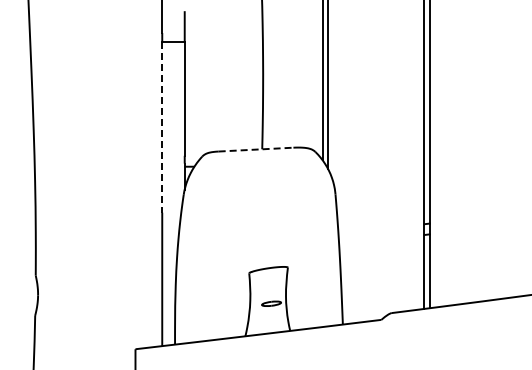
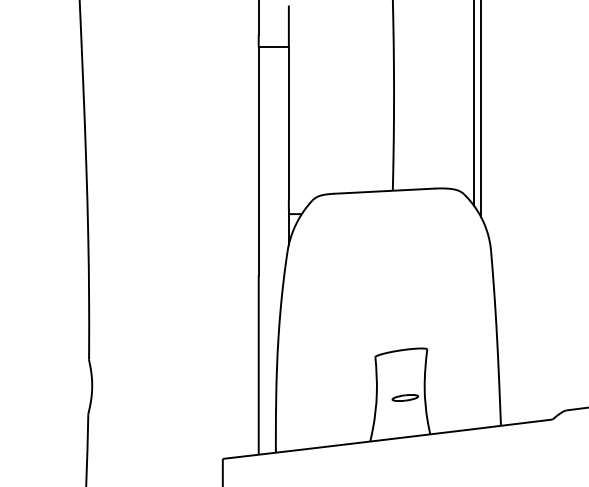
line: (162, 128) -> (259, 162), dashed -> solid
line: (256, 149) -> (385, 191), dashed -> solid

